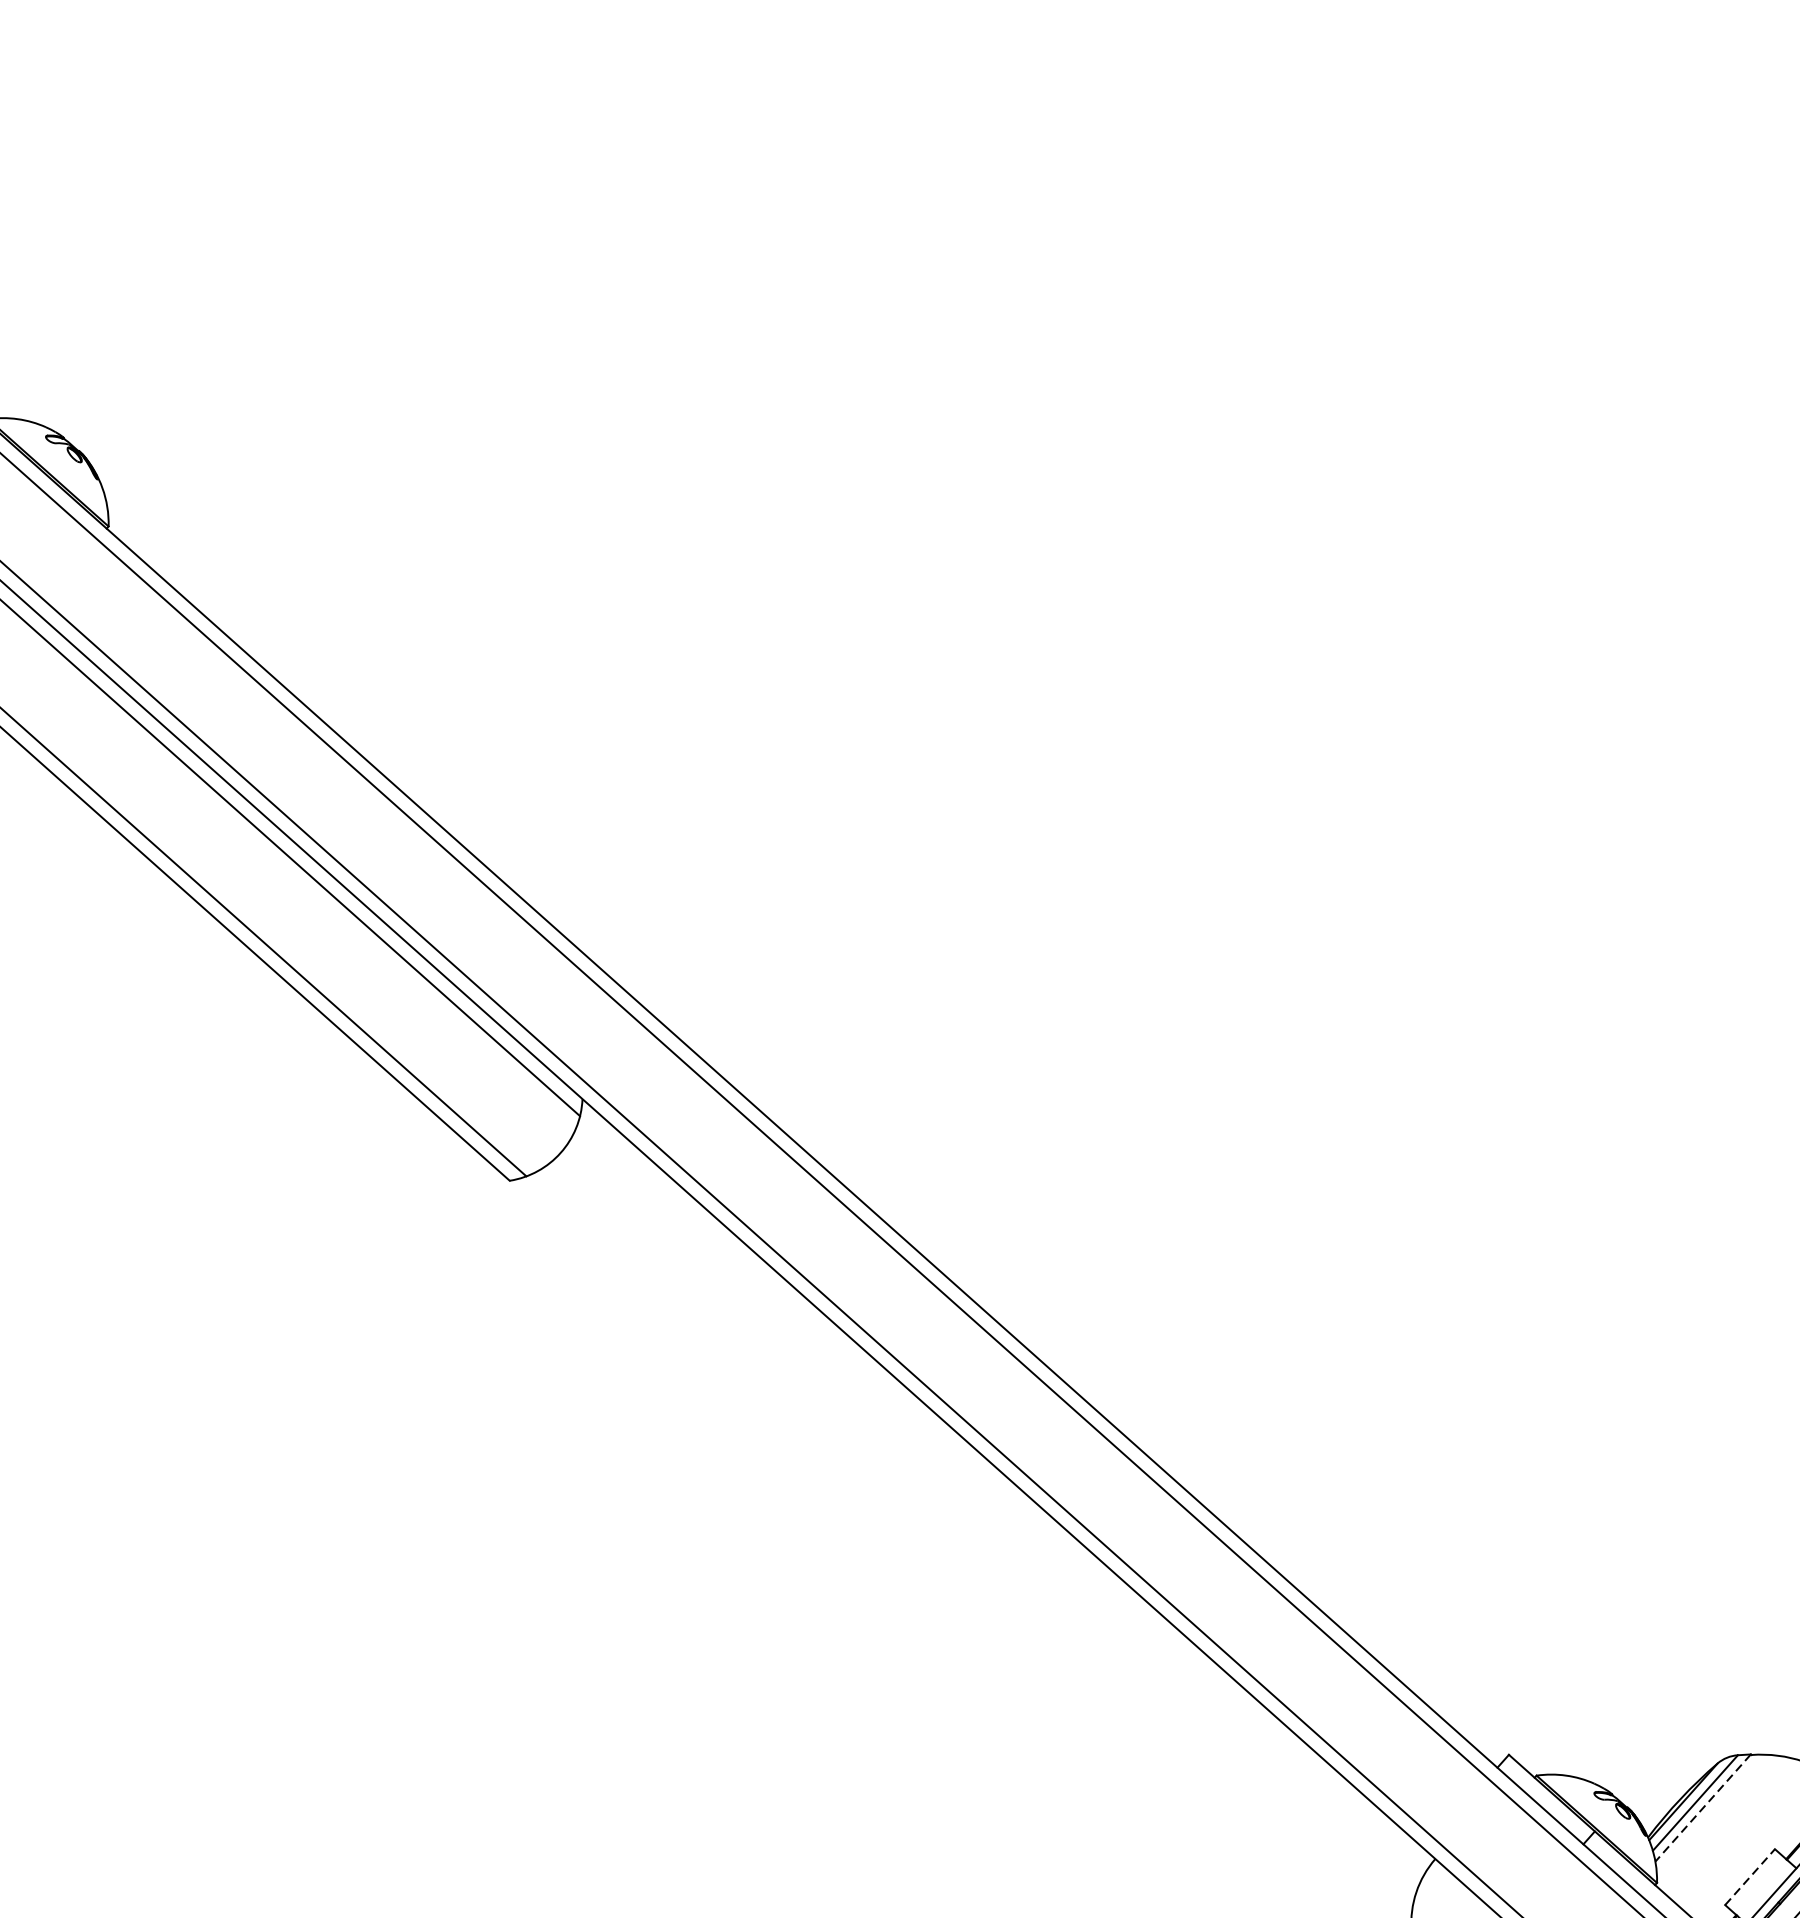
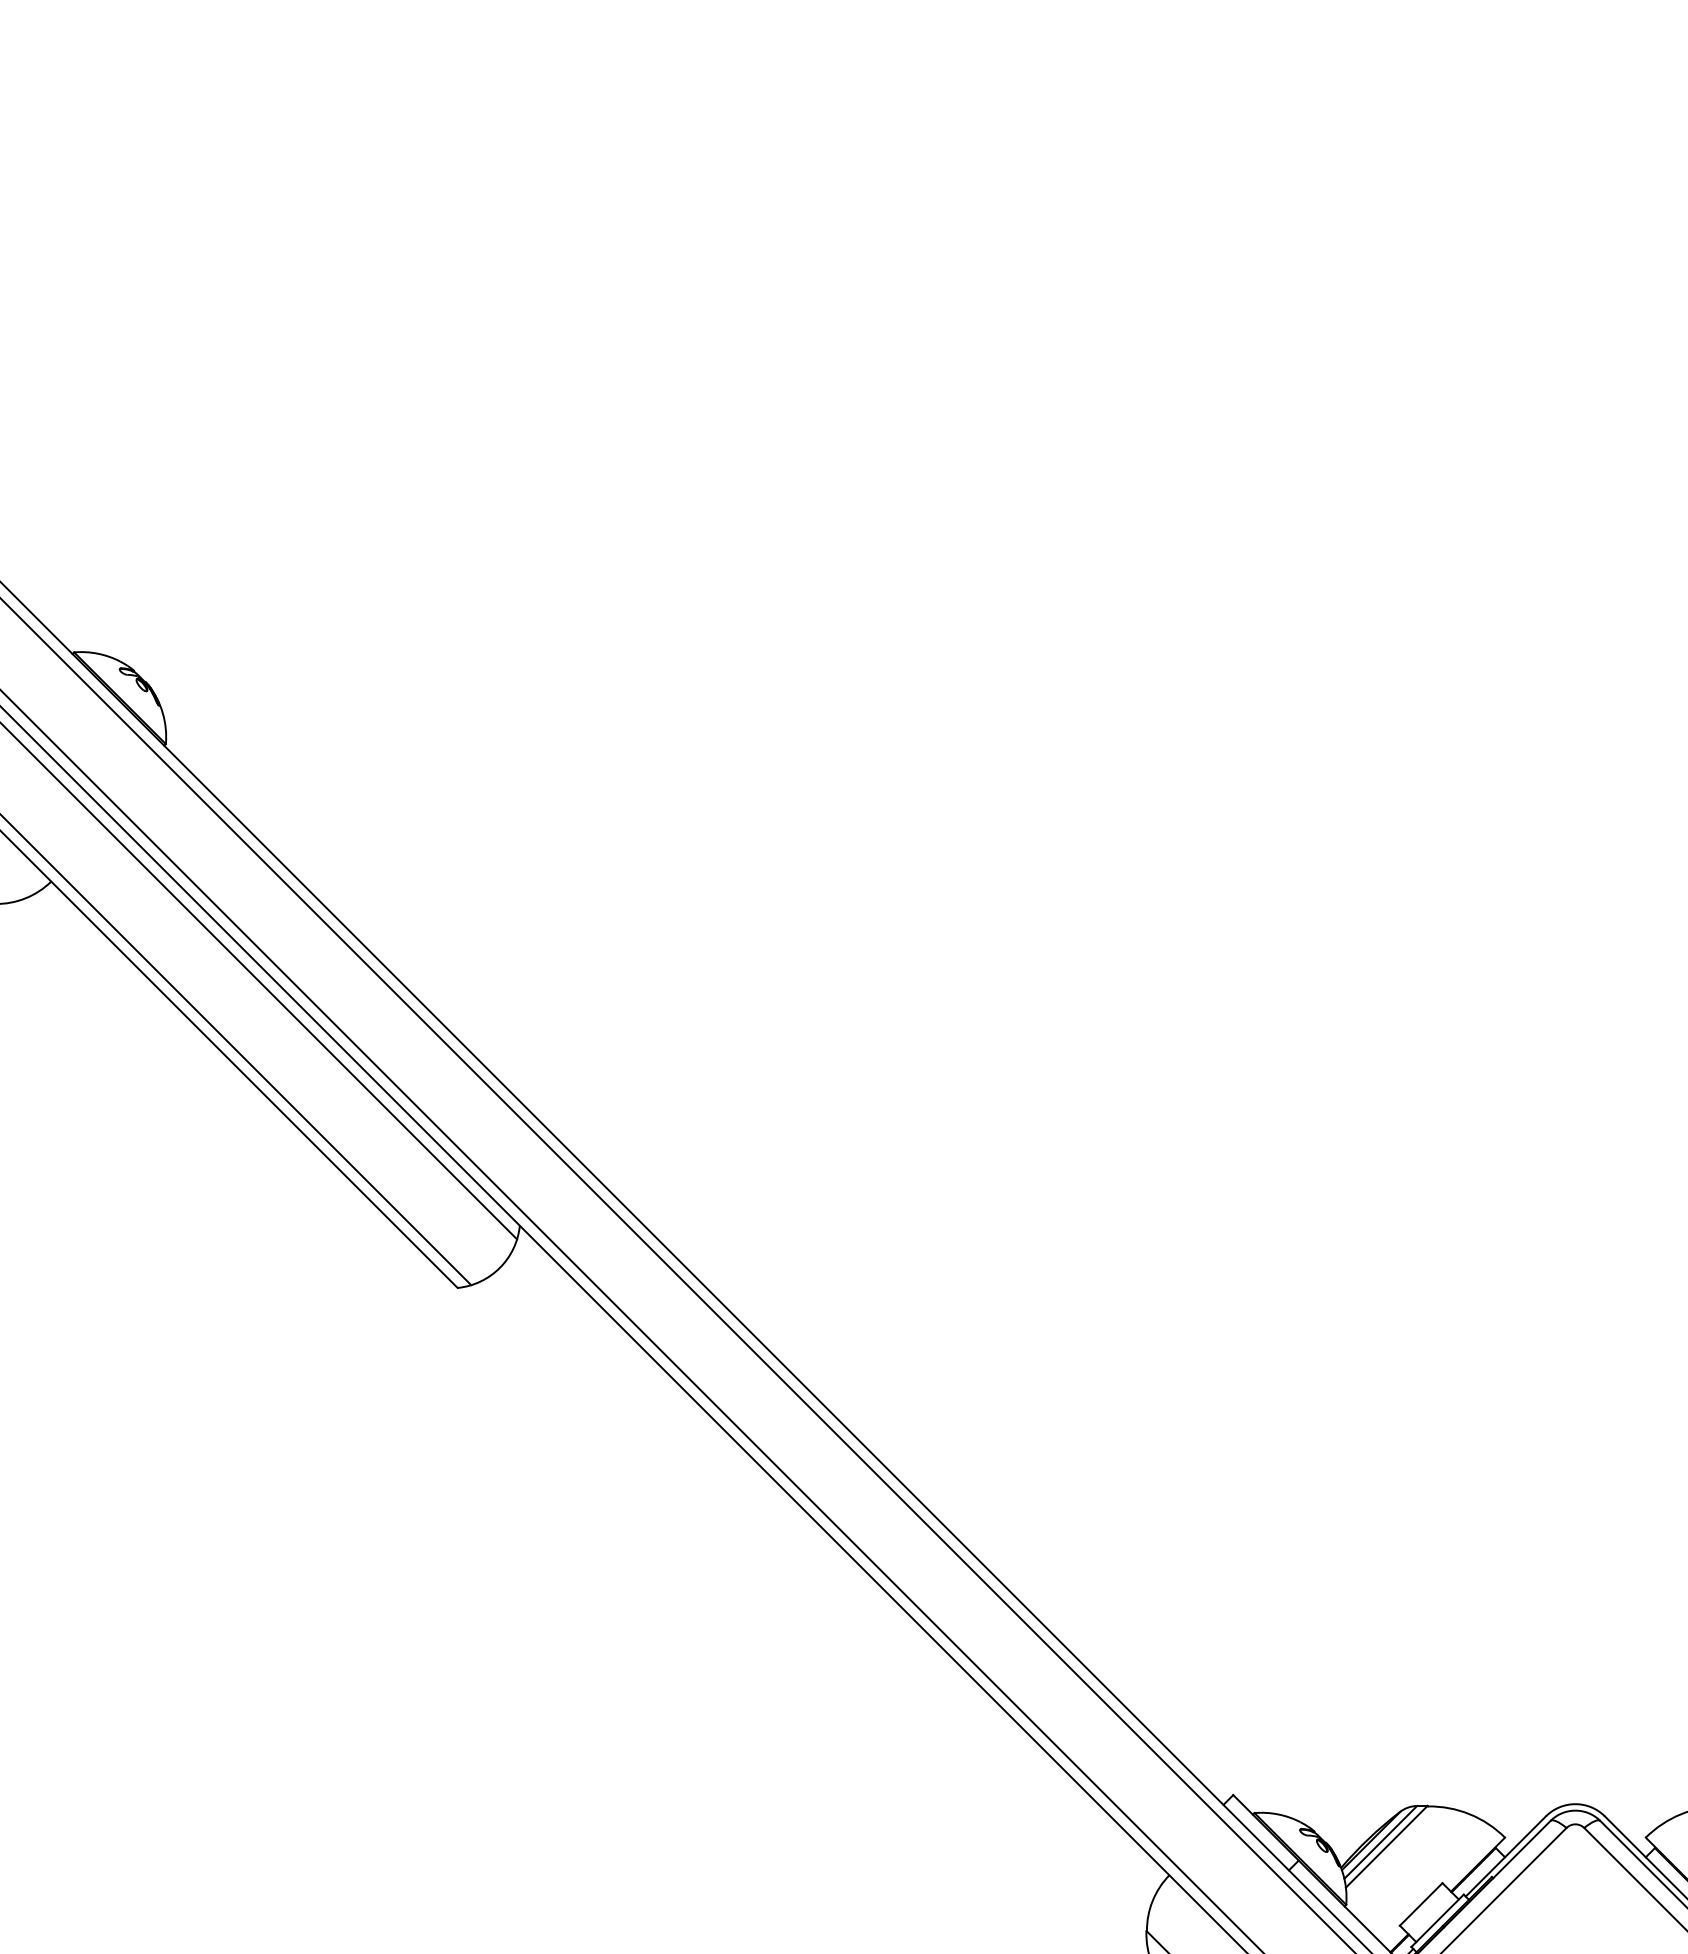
line: (1702, 1807) -> (1386, 1846), dashed -> solid
line: (1750, 1877) -> (1421, 1904), dashed -> solid

